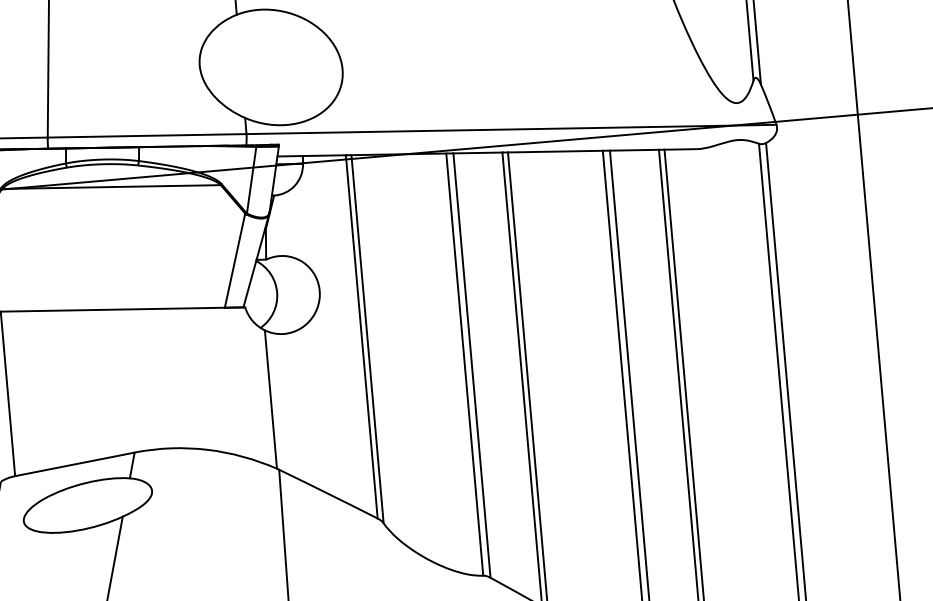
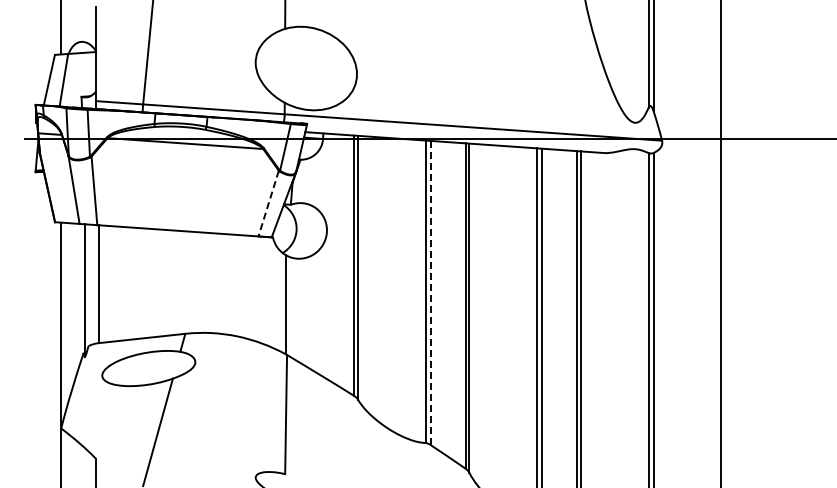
line: (234, 261) -> (268, 204), solid -> dashed
line: (471, 366) -> (430, 293), solid -> dashed

